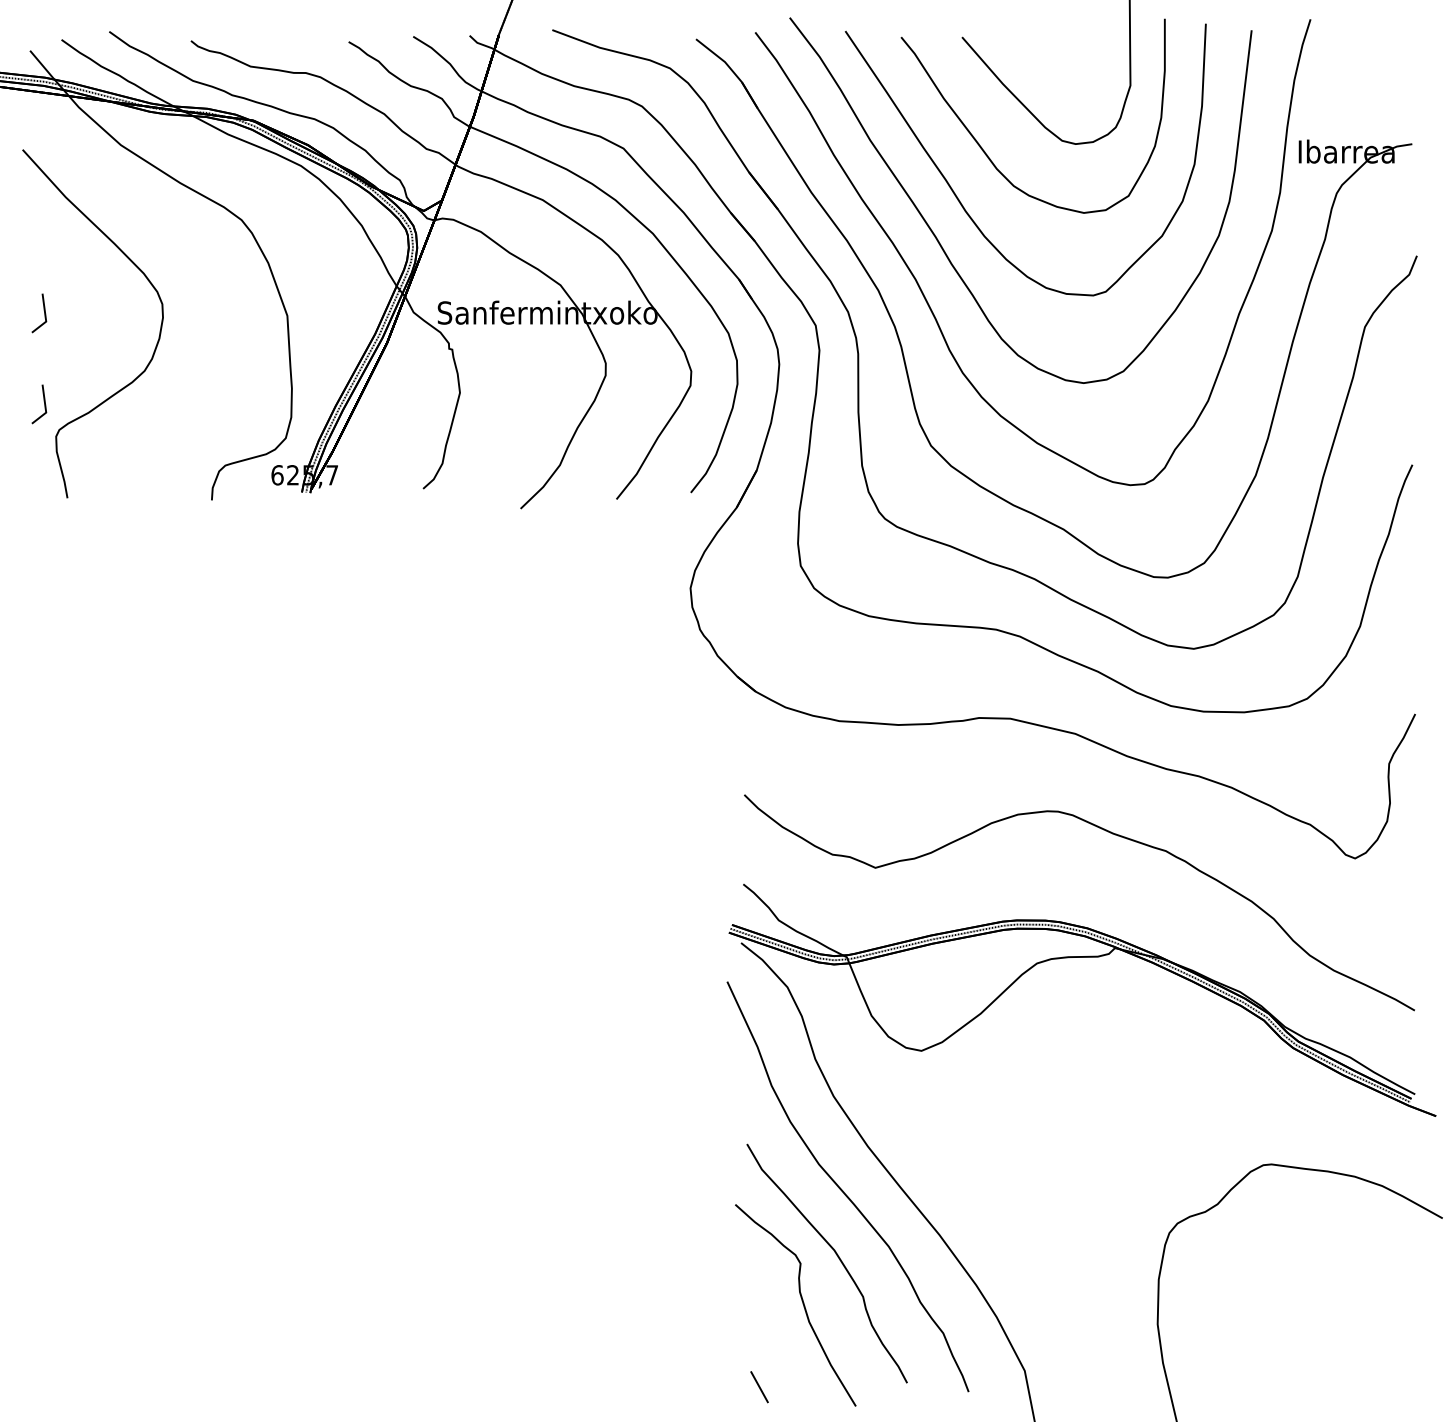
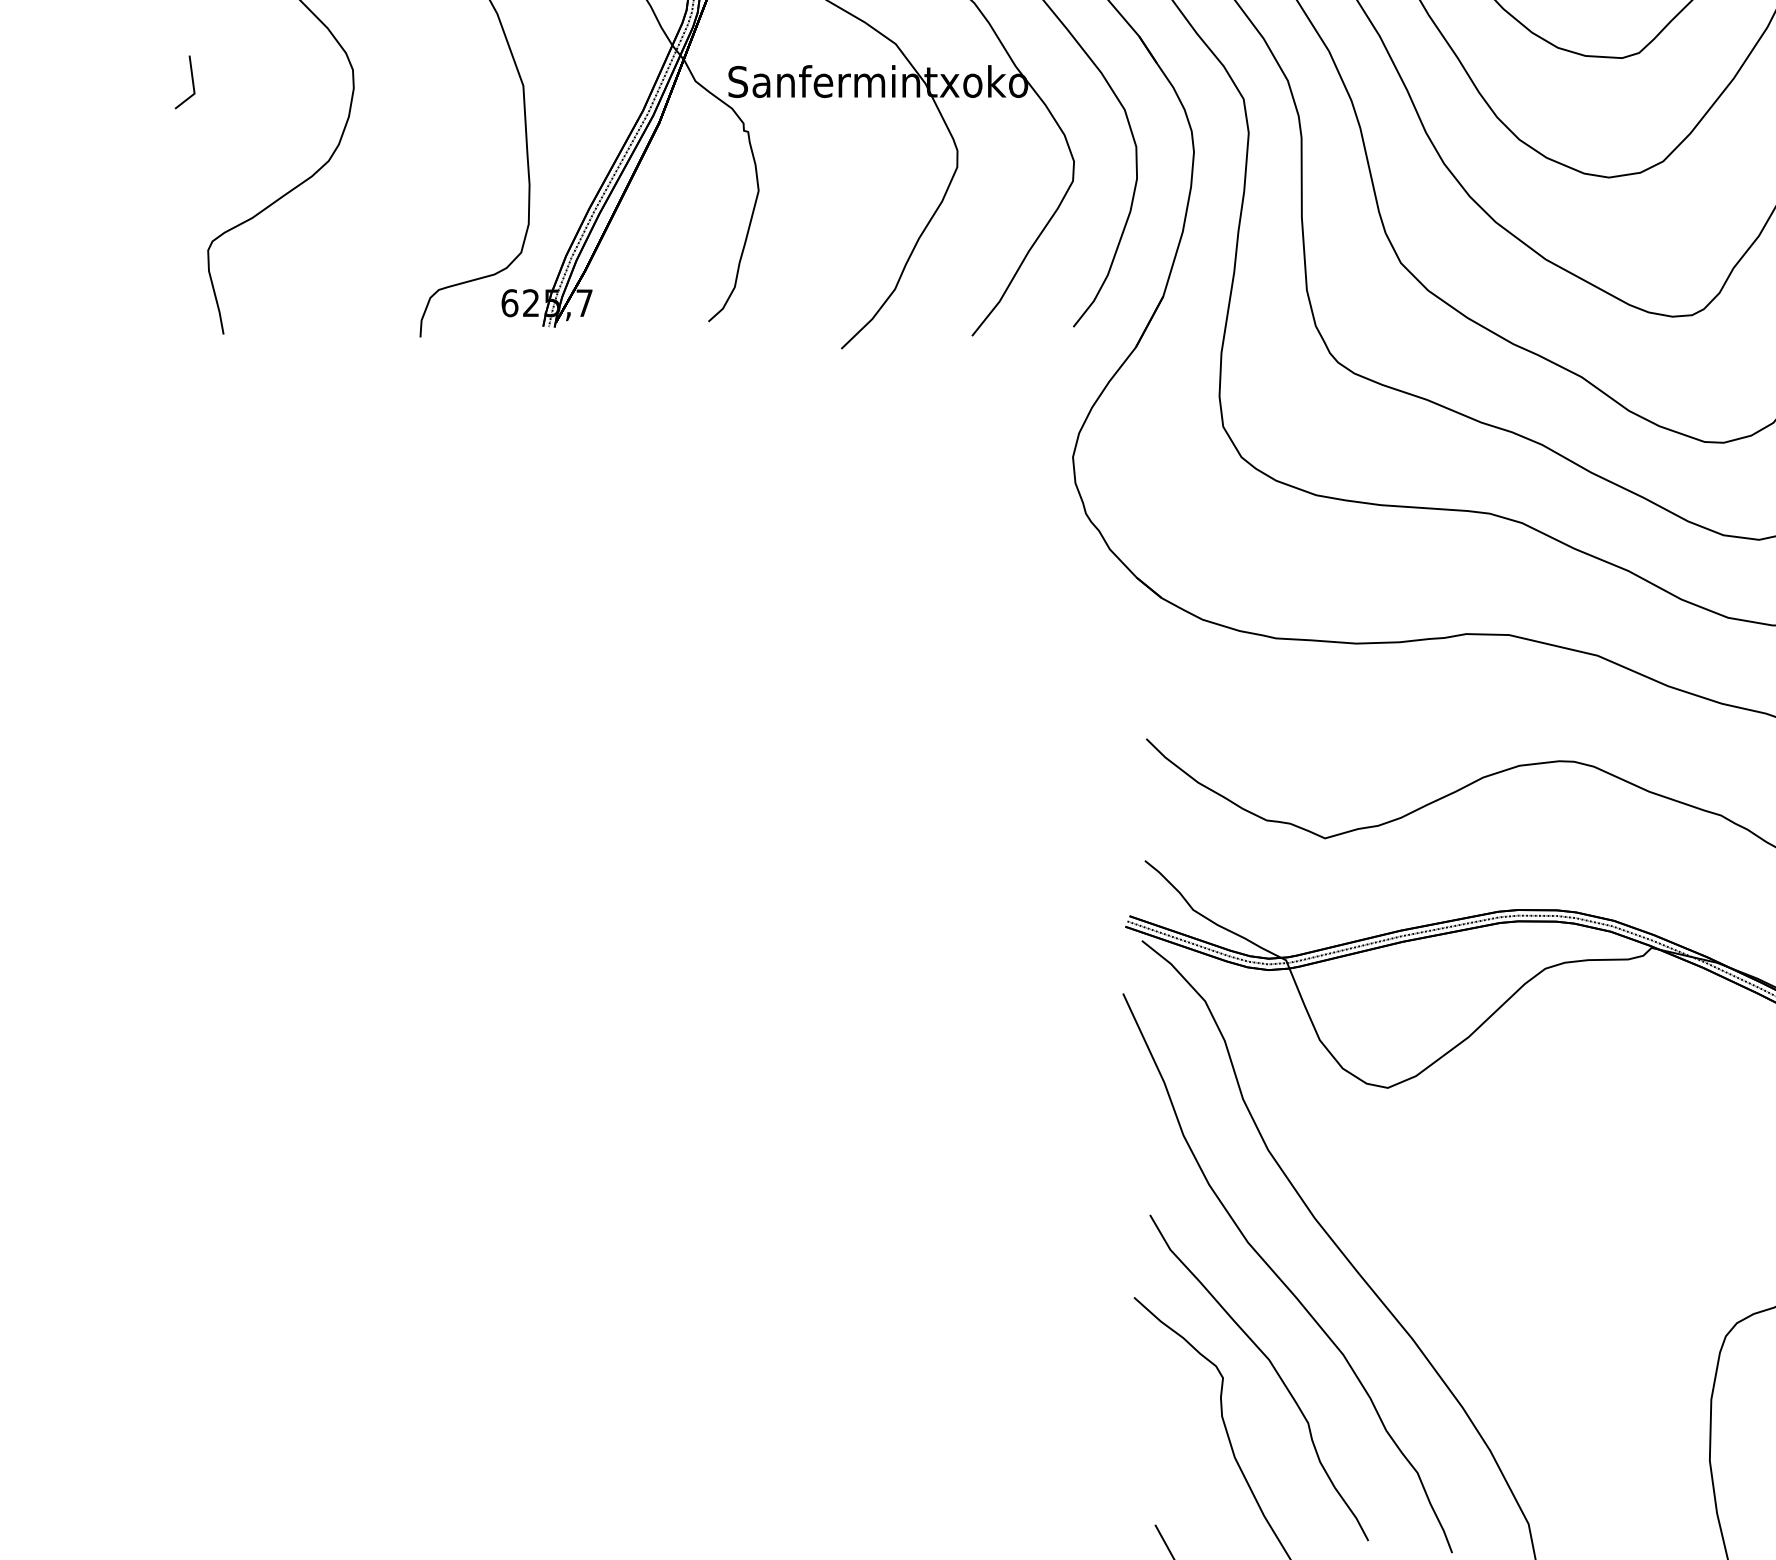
line: (43, 401) -> (190, 202), removed

